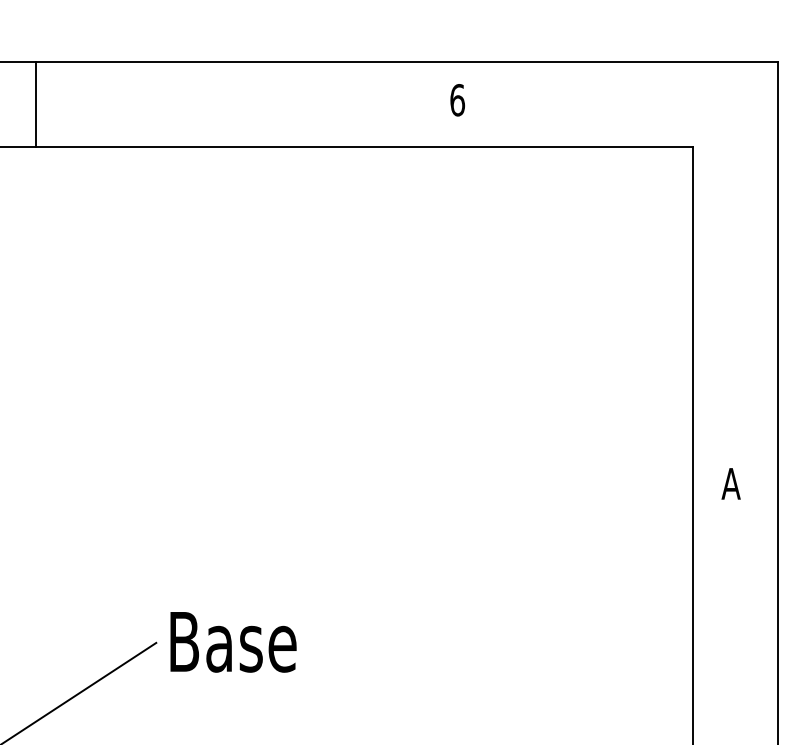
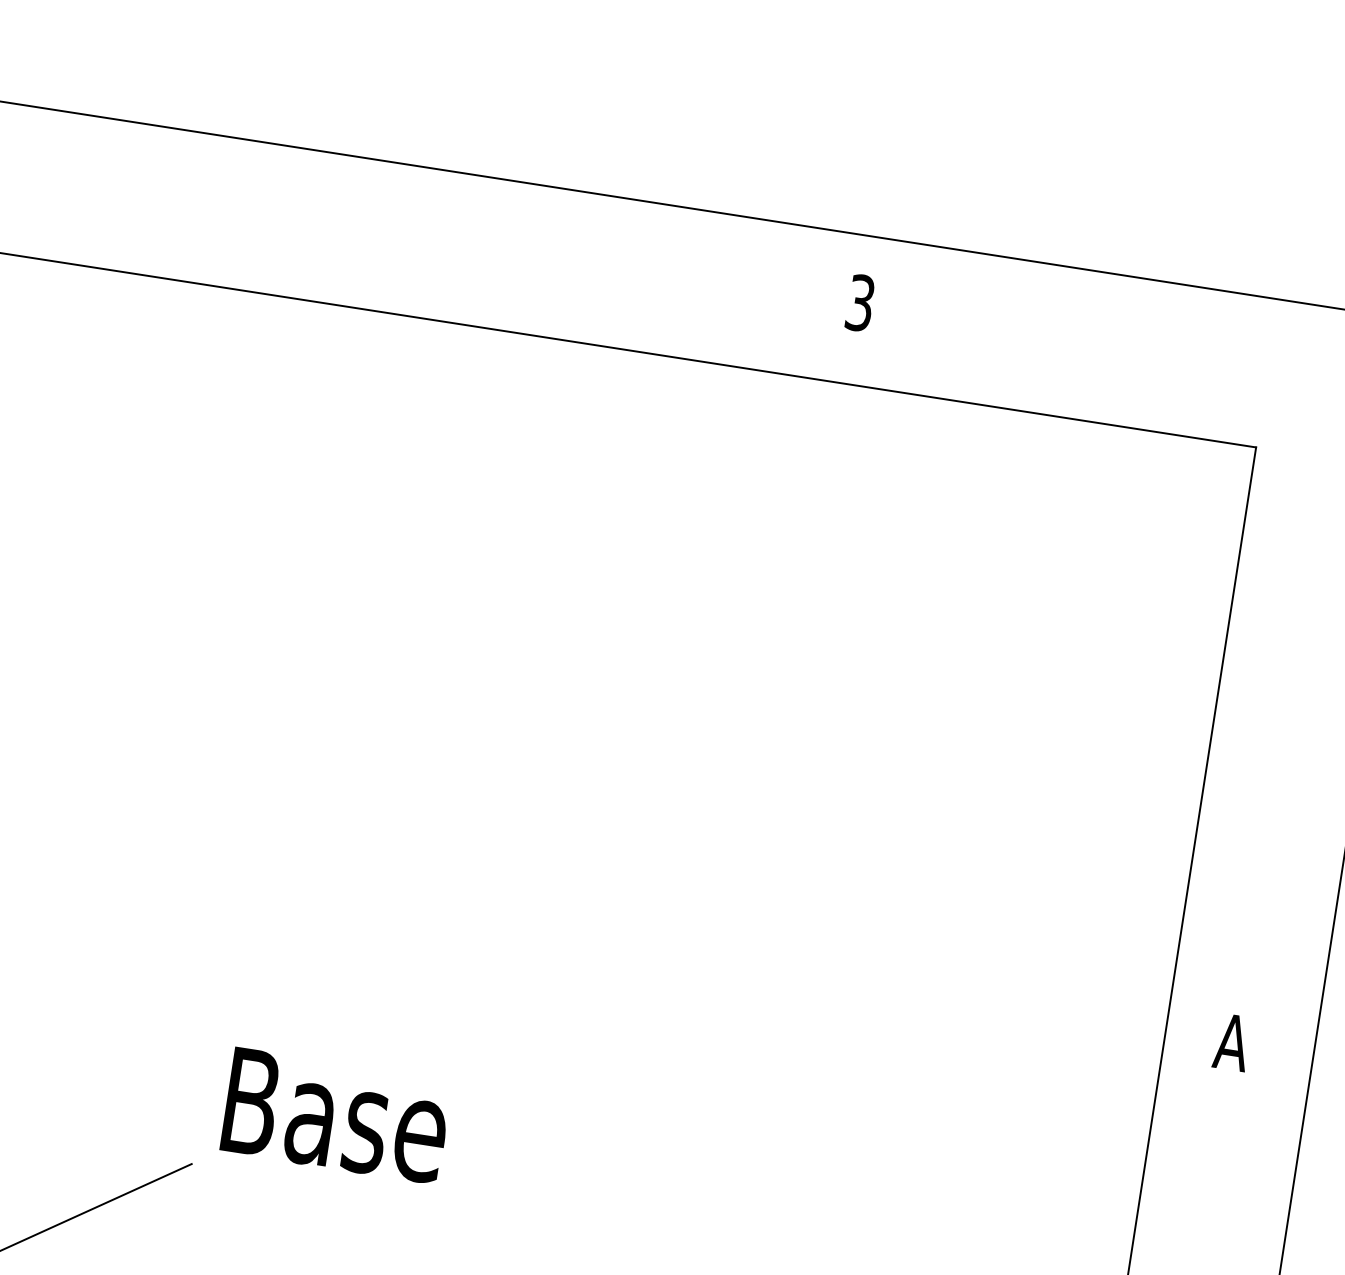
text: (457, 100) -> (860, 303), 6 -> 3
line: (36, 104) -> (128, 197), removed
text: (233, 642) -> (336, 1116), moved

